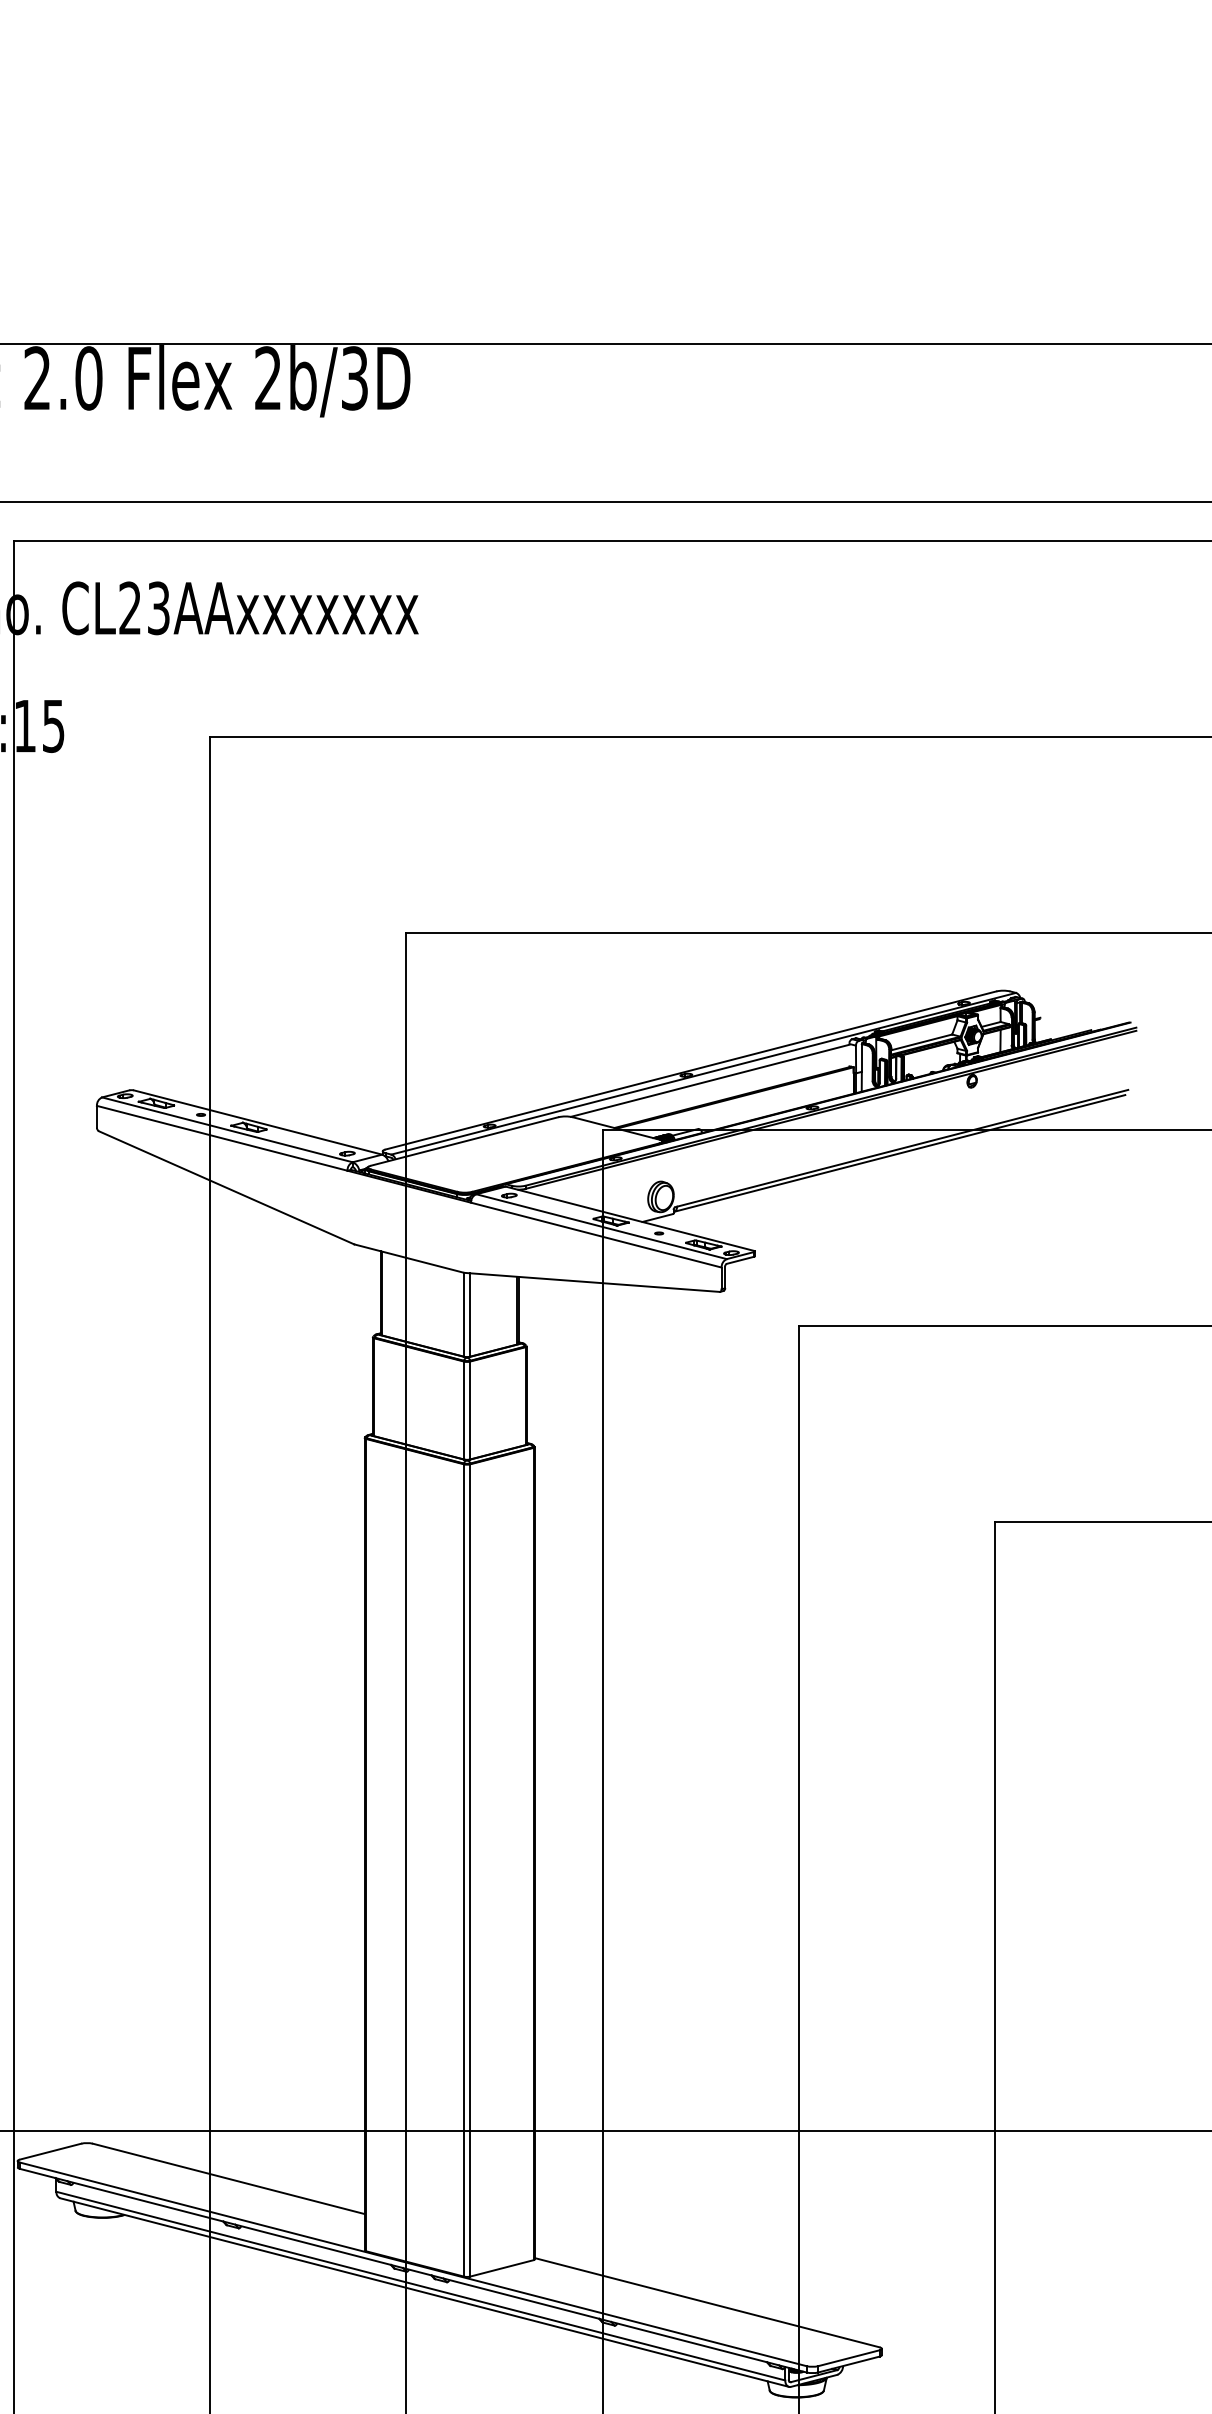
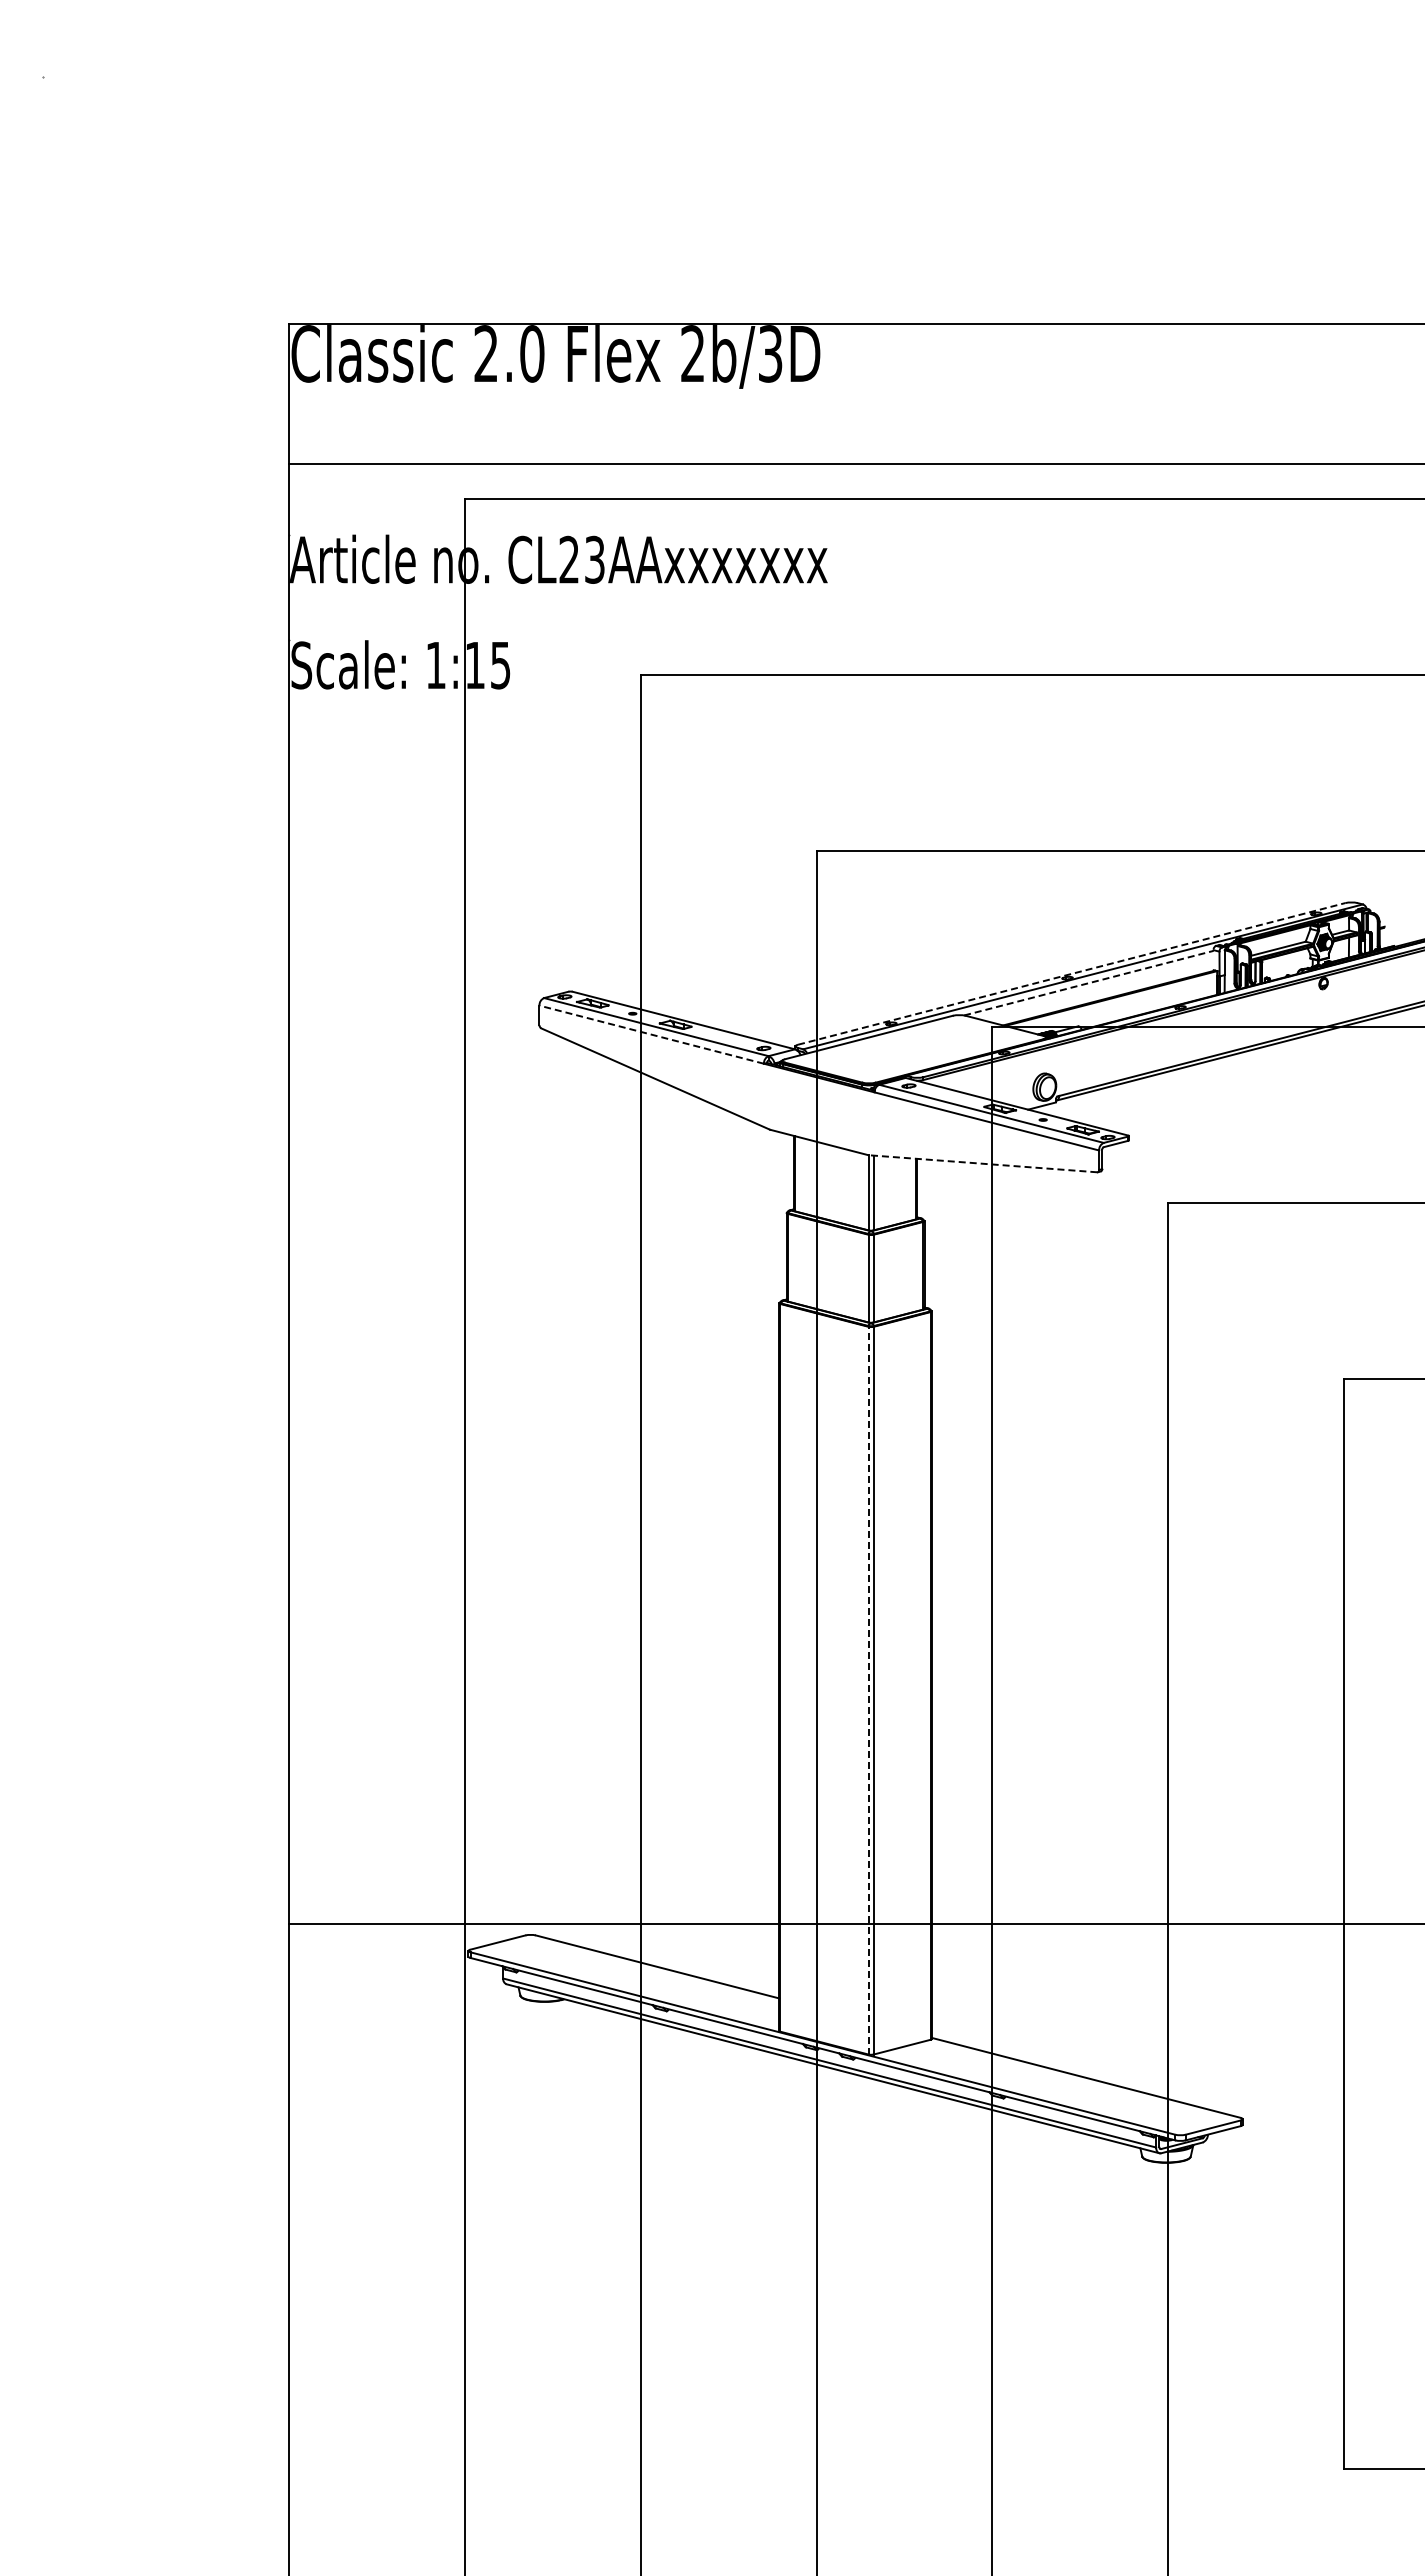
line: (690, 1070) -> (1071, 973), solid -> dashed
line: (709, 1081) -> (1088, 983), solid -> dashed
line: (221, 1138) -> (651, 1034), solid -> dashed
line: (591, 1282) -> (982, 1163), solid -> dashed
line: (464, 1870) -> (868, 1690), solid -> dashed

